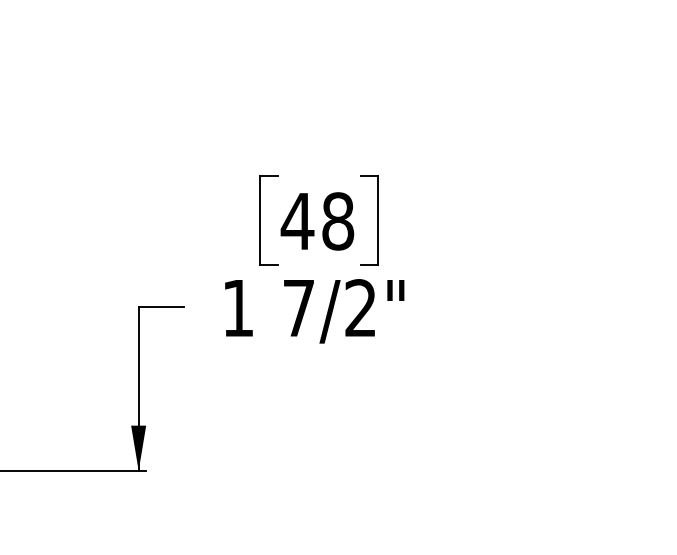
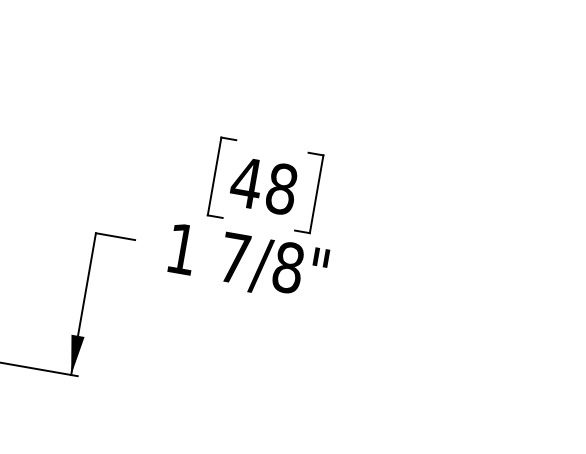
text: (360, 308) -> (288, 267), 7/2" -> 7/8"

